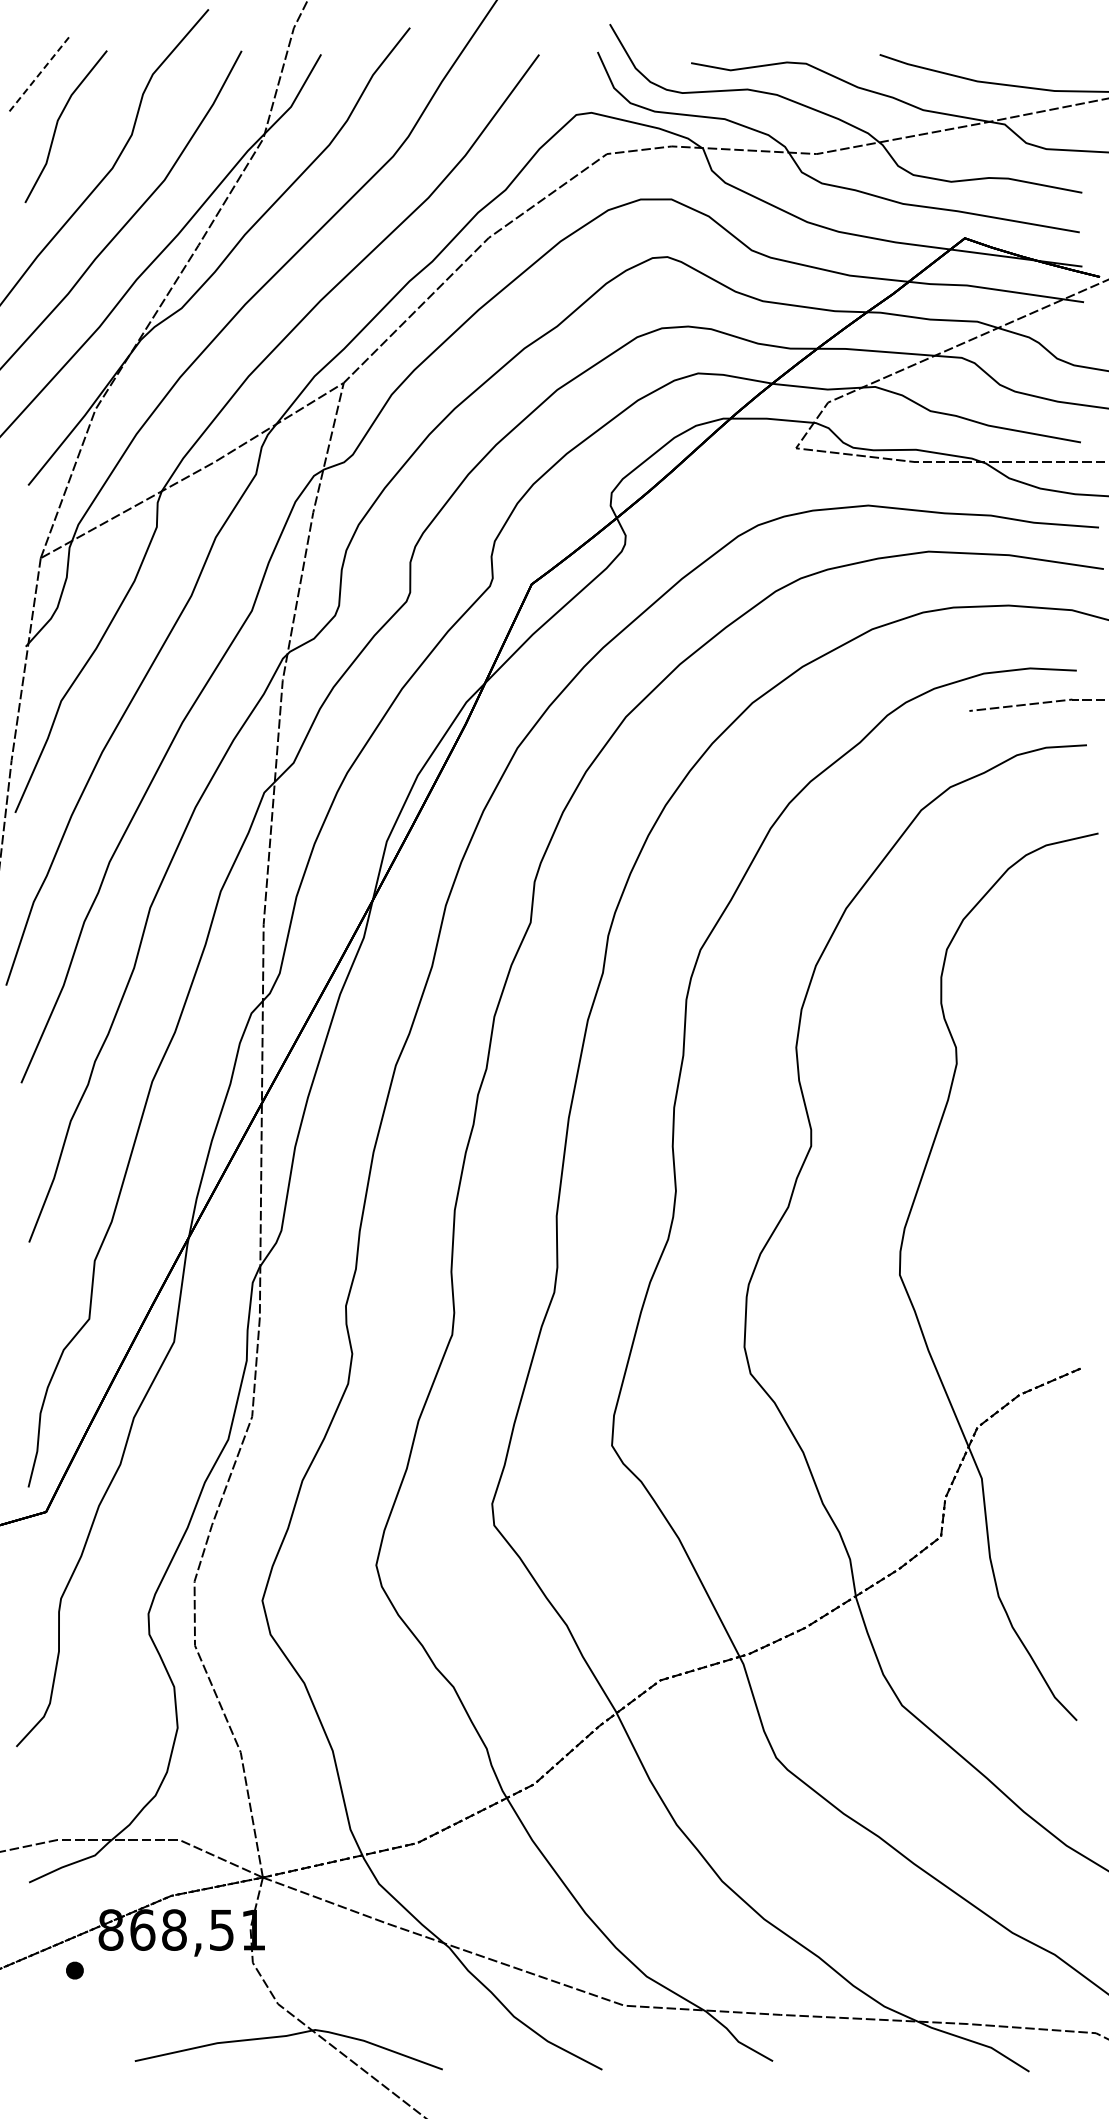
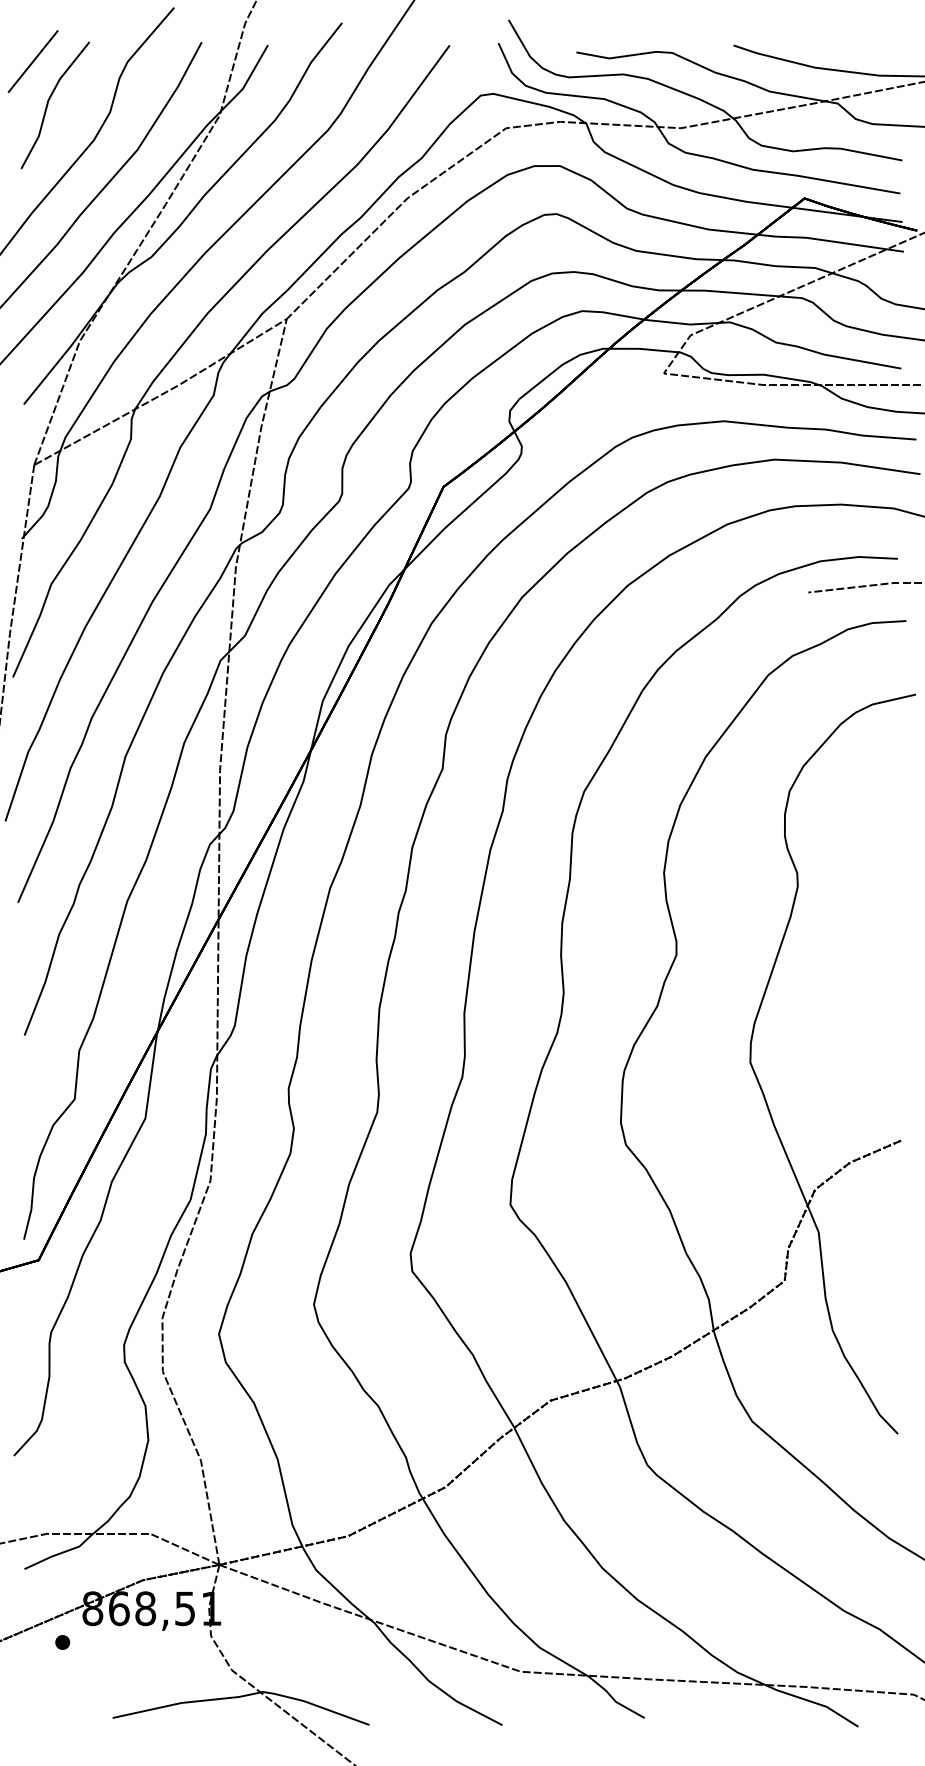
line: (39, 74) -> (33, 61), dashed -> solid

